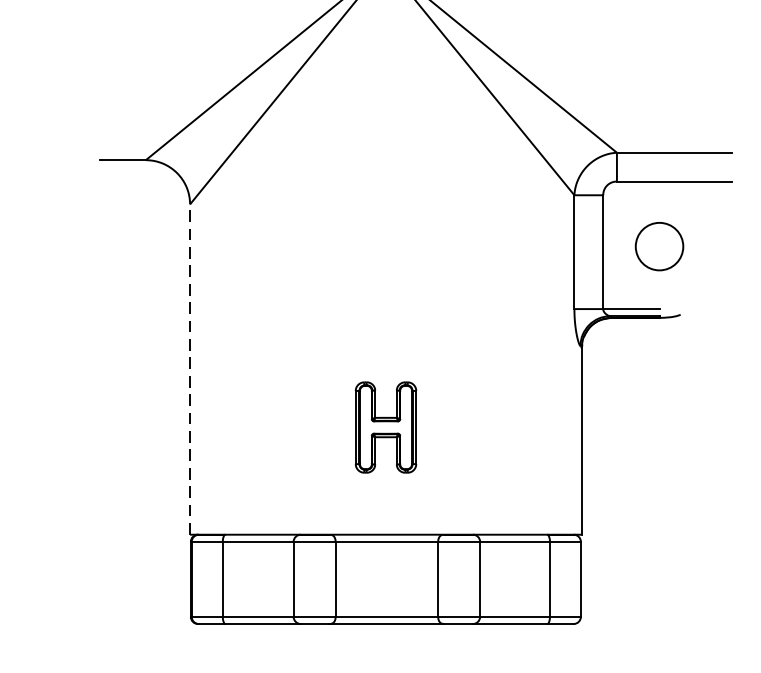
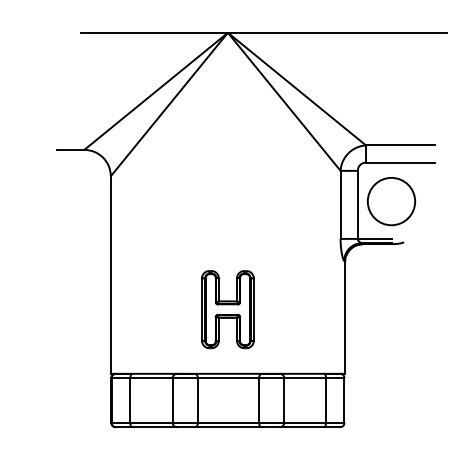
circle: (659, 246) -> (391, 201), size x1.67
line: (189, 370) -> (110, 275), dashed -> solid
part: (385, 427) -> (227, 309), size x1.43

